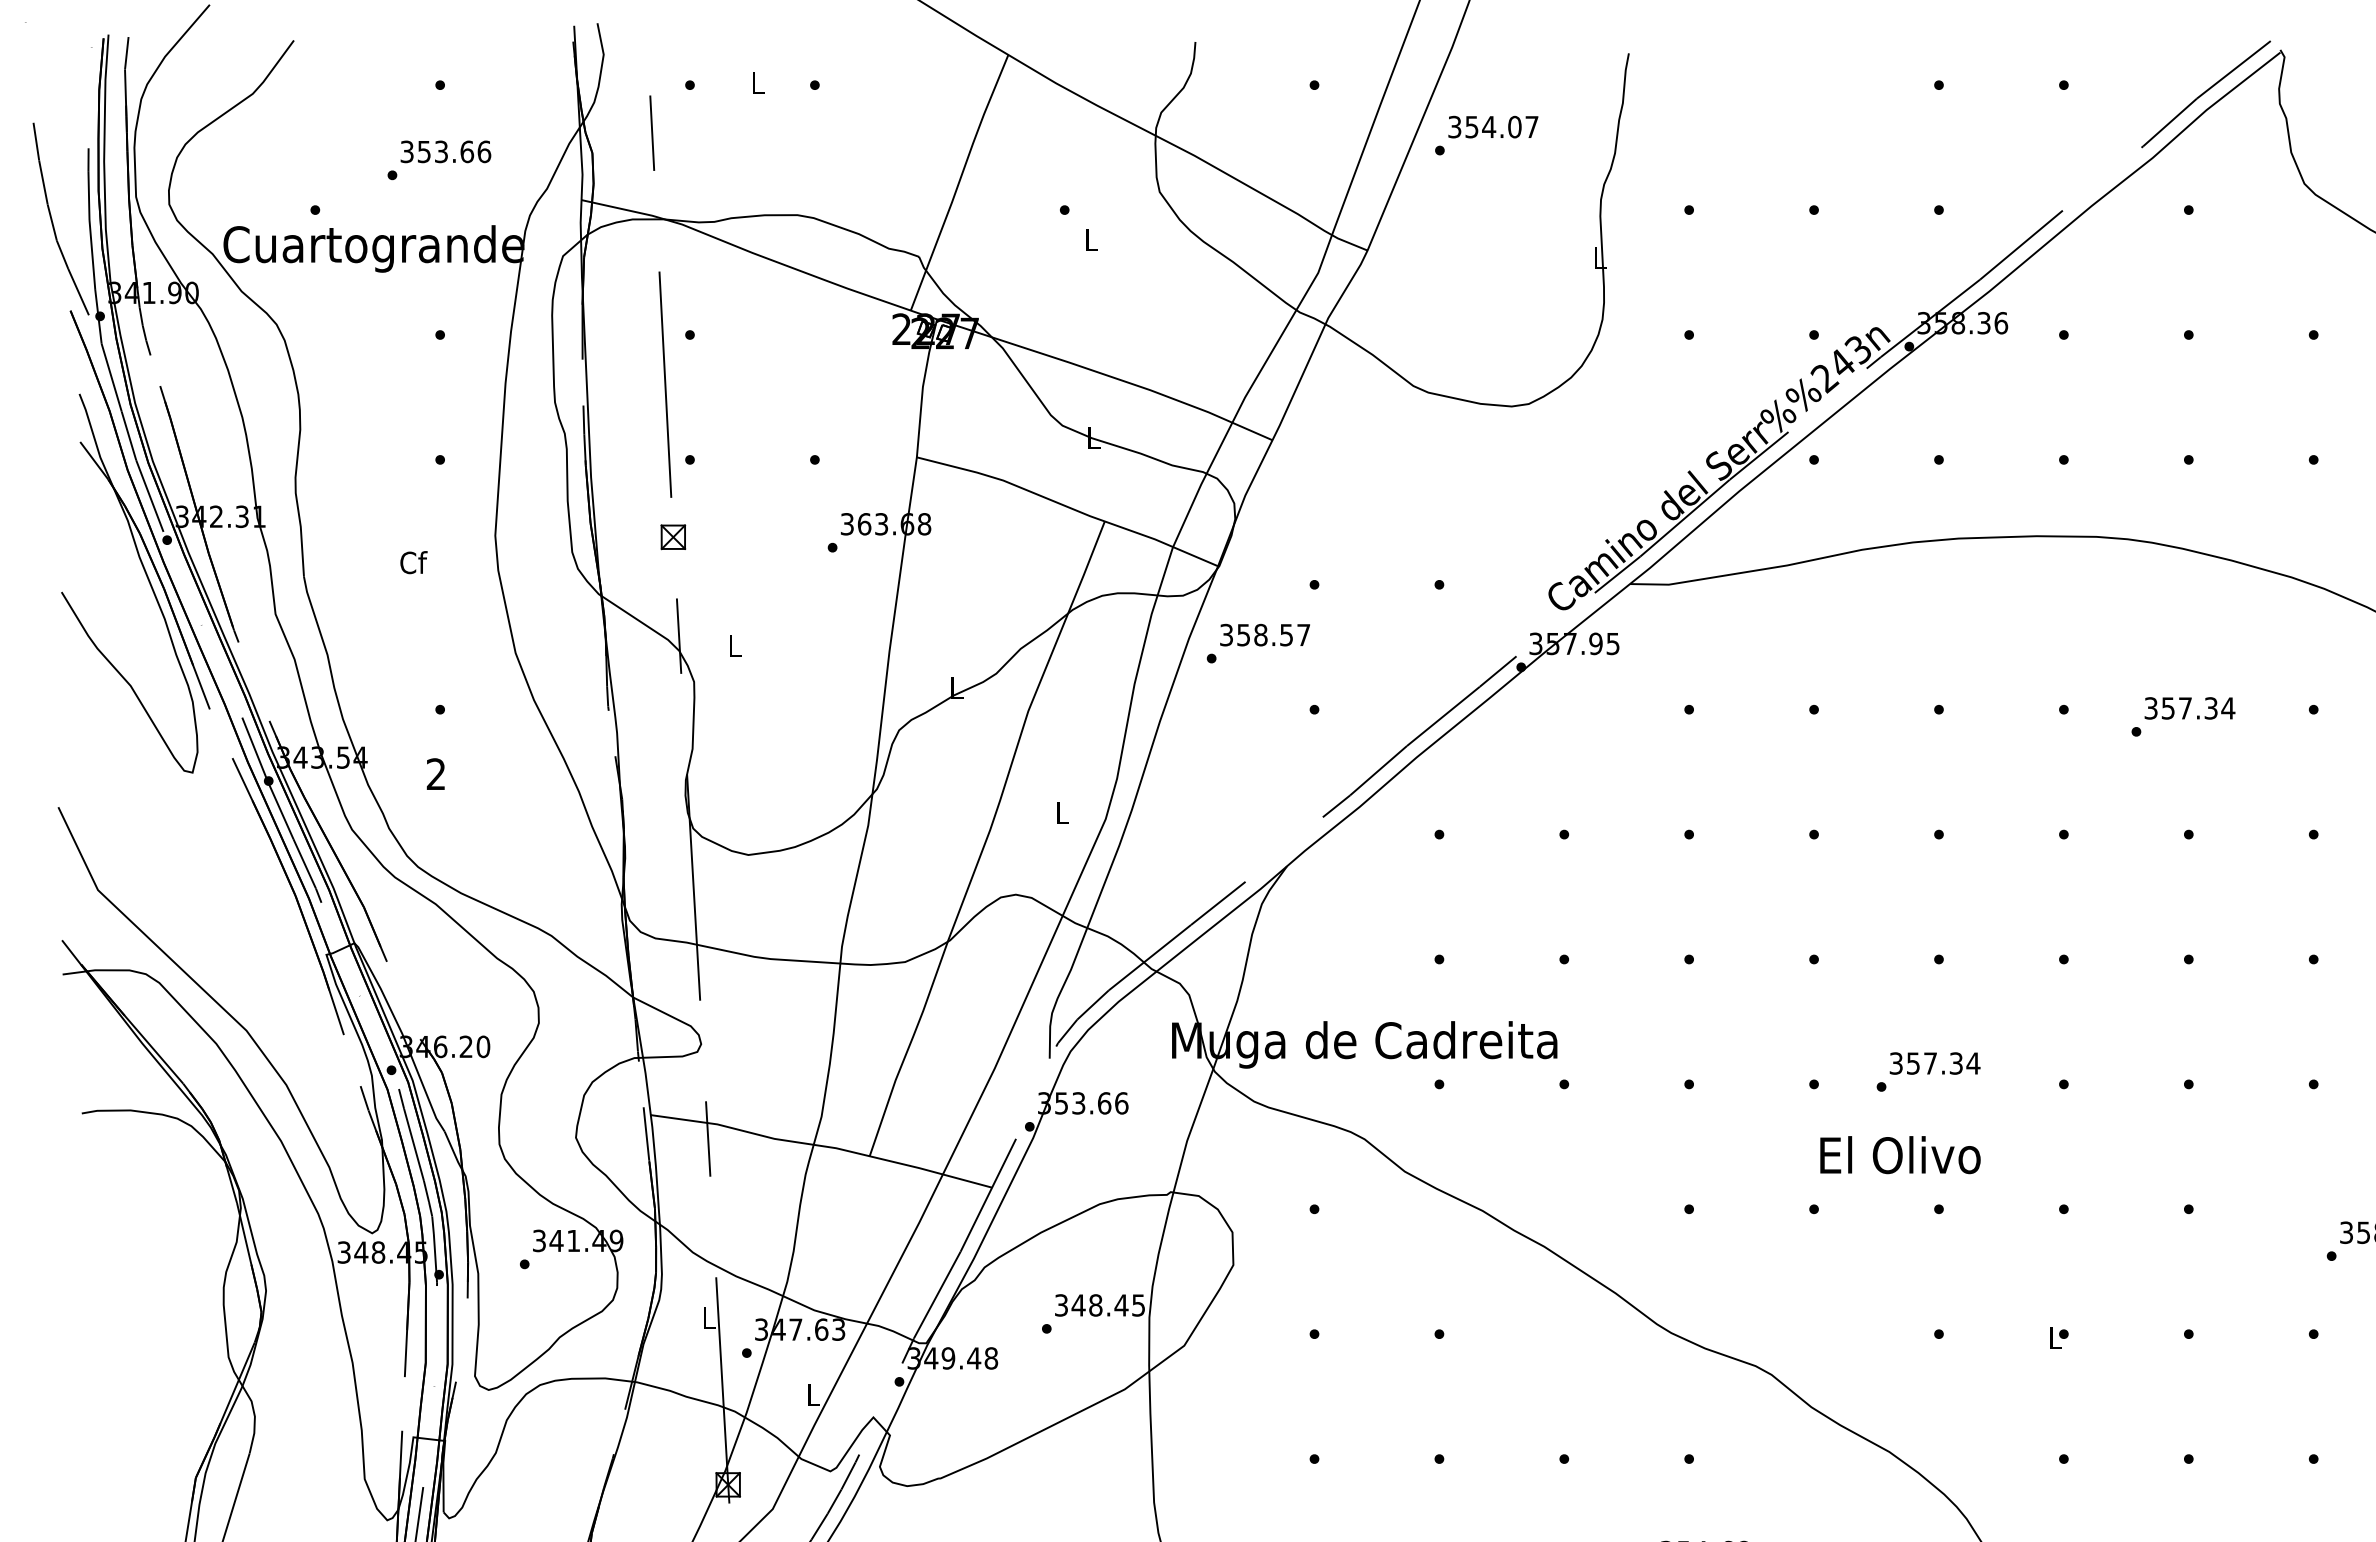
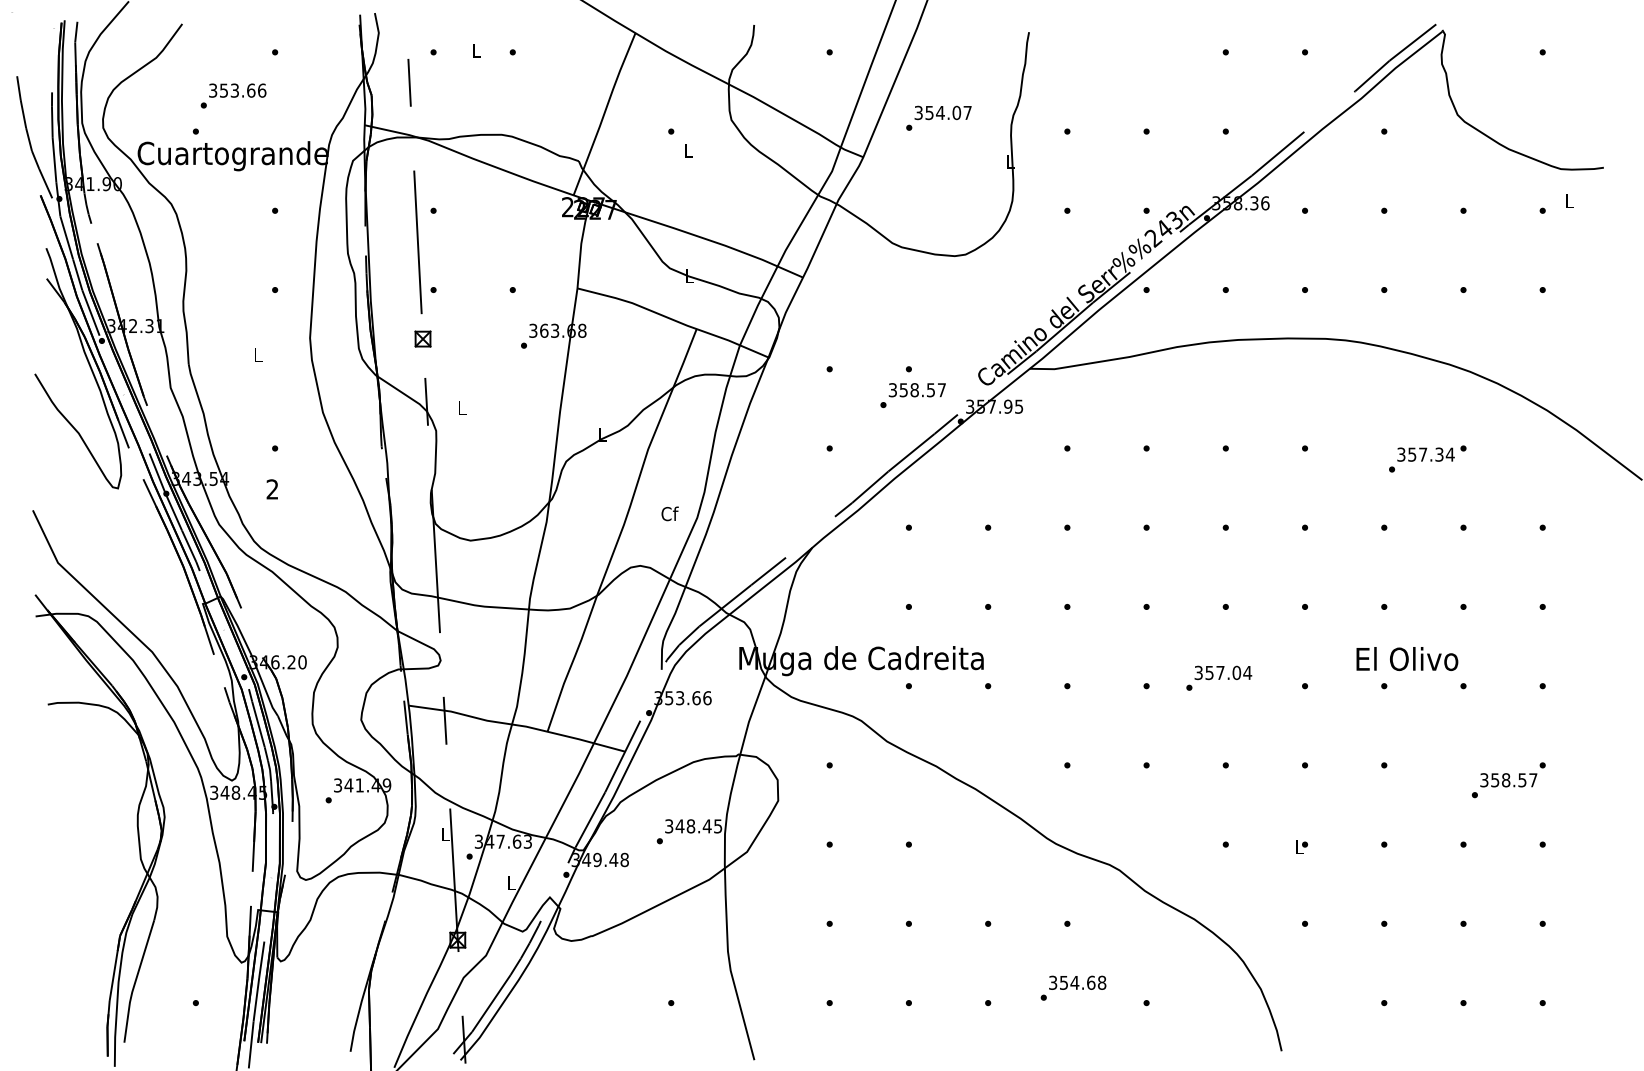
text: (1486, 134) -> (938, 117), moved
text: (439, 159) -> (233, 95), moved
text: (414, 561) -> (258, 354), Cf -> L
text: (1257, 643) -> (912, 395), moved
text: (2182, 716) -> (1421, 459), moved
text: (1061, 812) -> (669, 513), L -> Cf
text: (1955, 1062) -> (1236, 672), 357.34 -> 357.04
text: (1900, 1154) -> (1407, 658), moved

